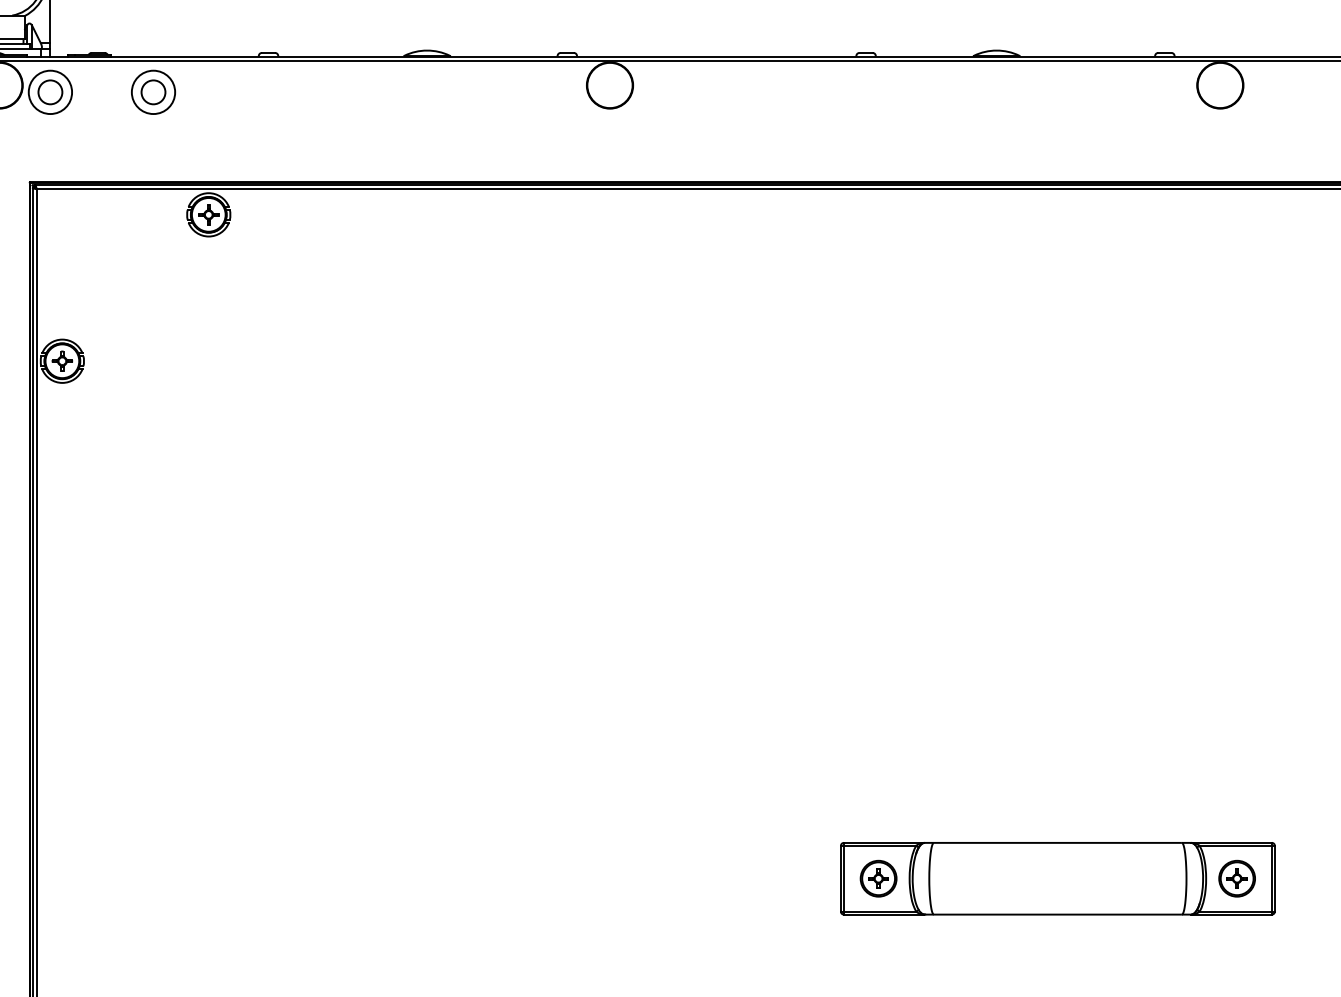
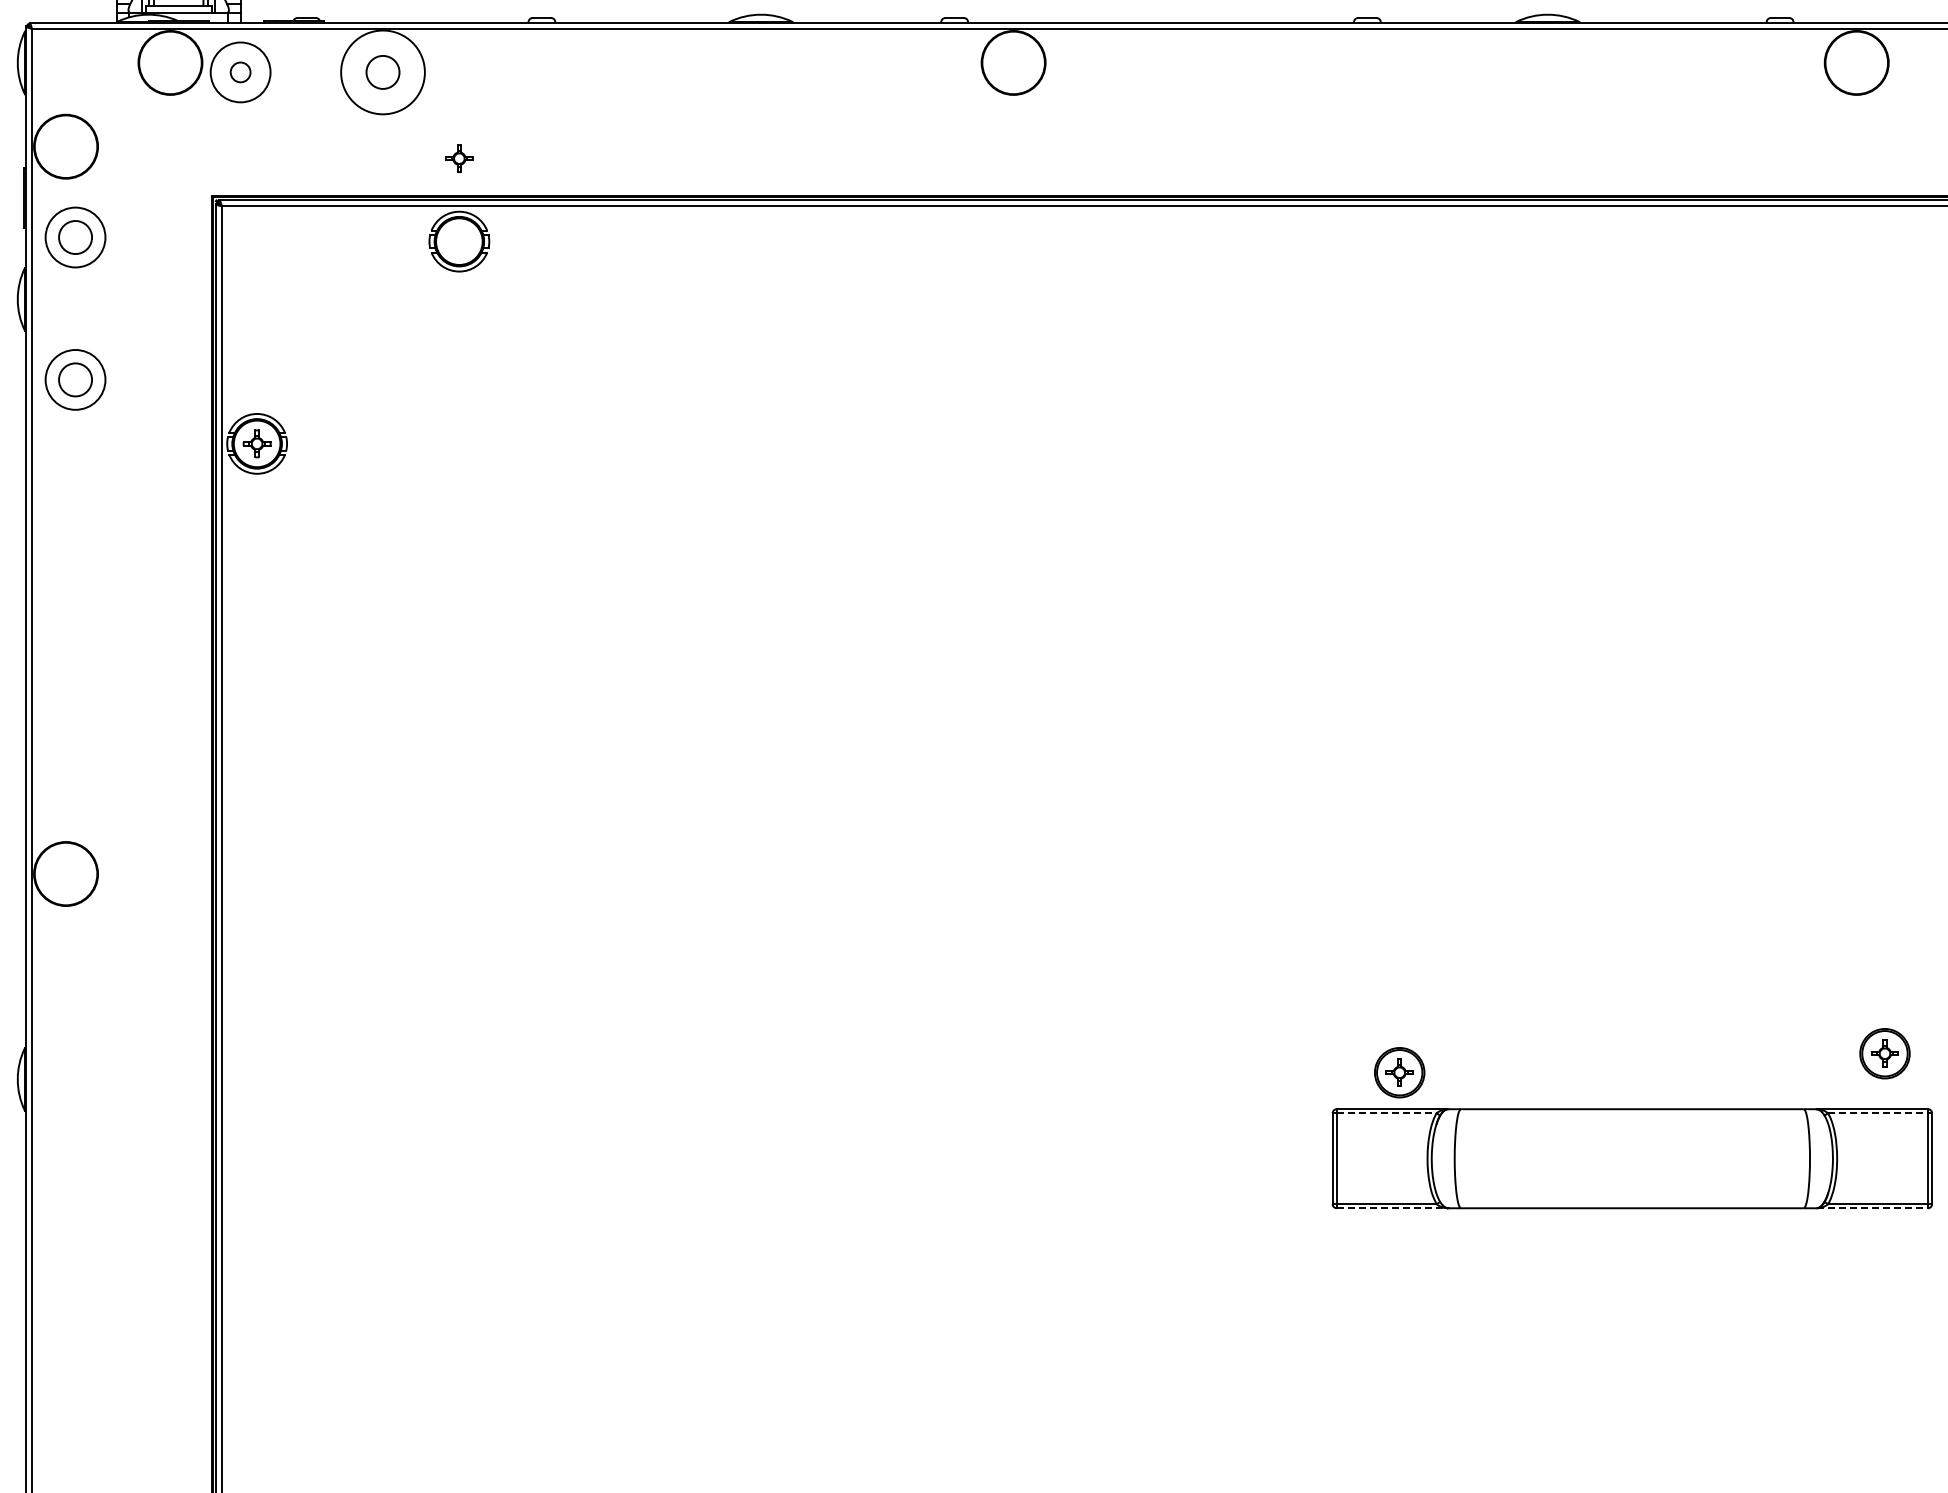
circle: (50, 91) -> (240, 71), size x0.6
circle: (153, 92) -> (382, 72), size x1.4
part: (208, 214) -> (459, 158), moved
line: (879, 846) -> (1386, 1113), solid -> dashed
line: (1236, 846) -> (1878, 1113), solid -> dashed
part: (878, 878) -> (1399, 1072), moved
part: (1236, 878) -> (1884, 1053), moved
line: (884, 914) -> (1392, 1208), solid -> dashed
line: (1231, 914) -> (1872, 1208), solid -> dashed

